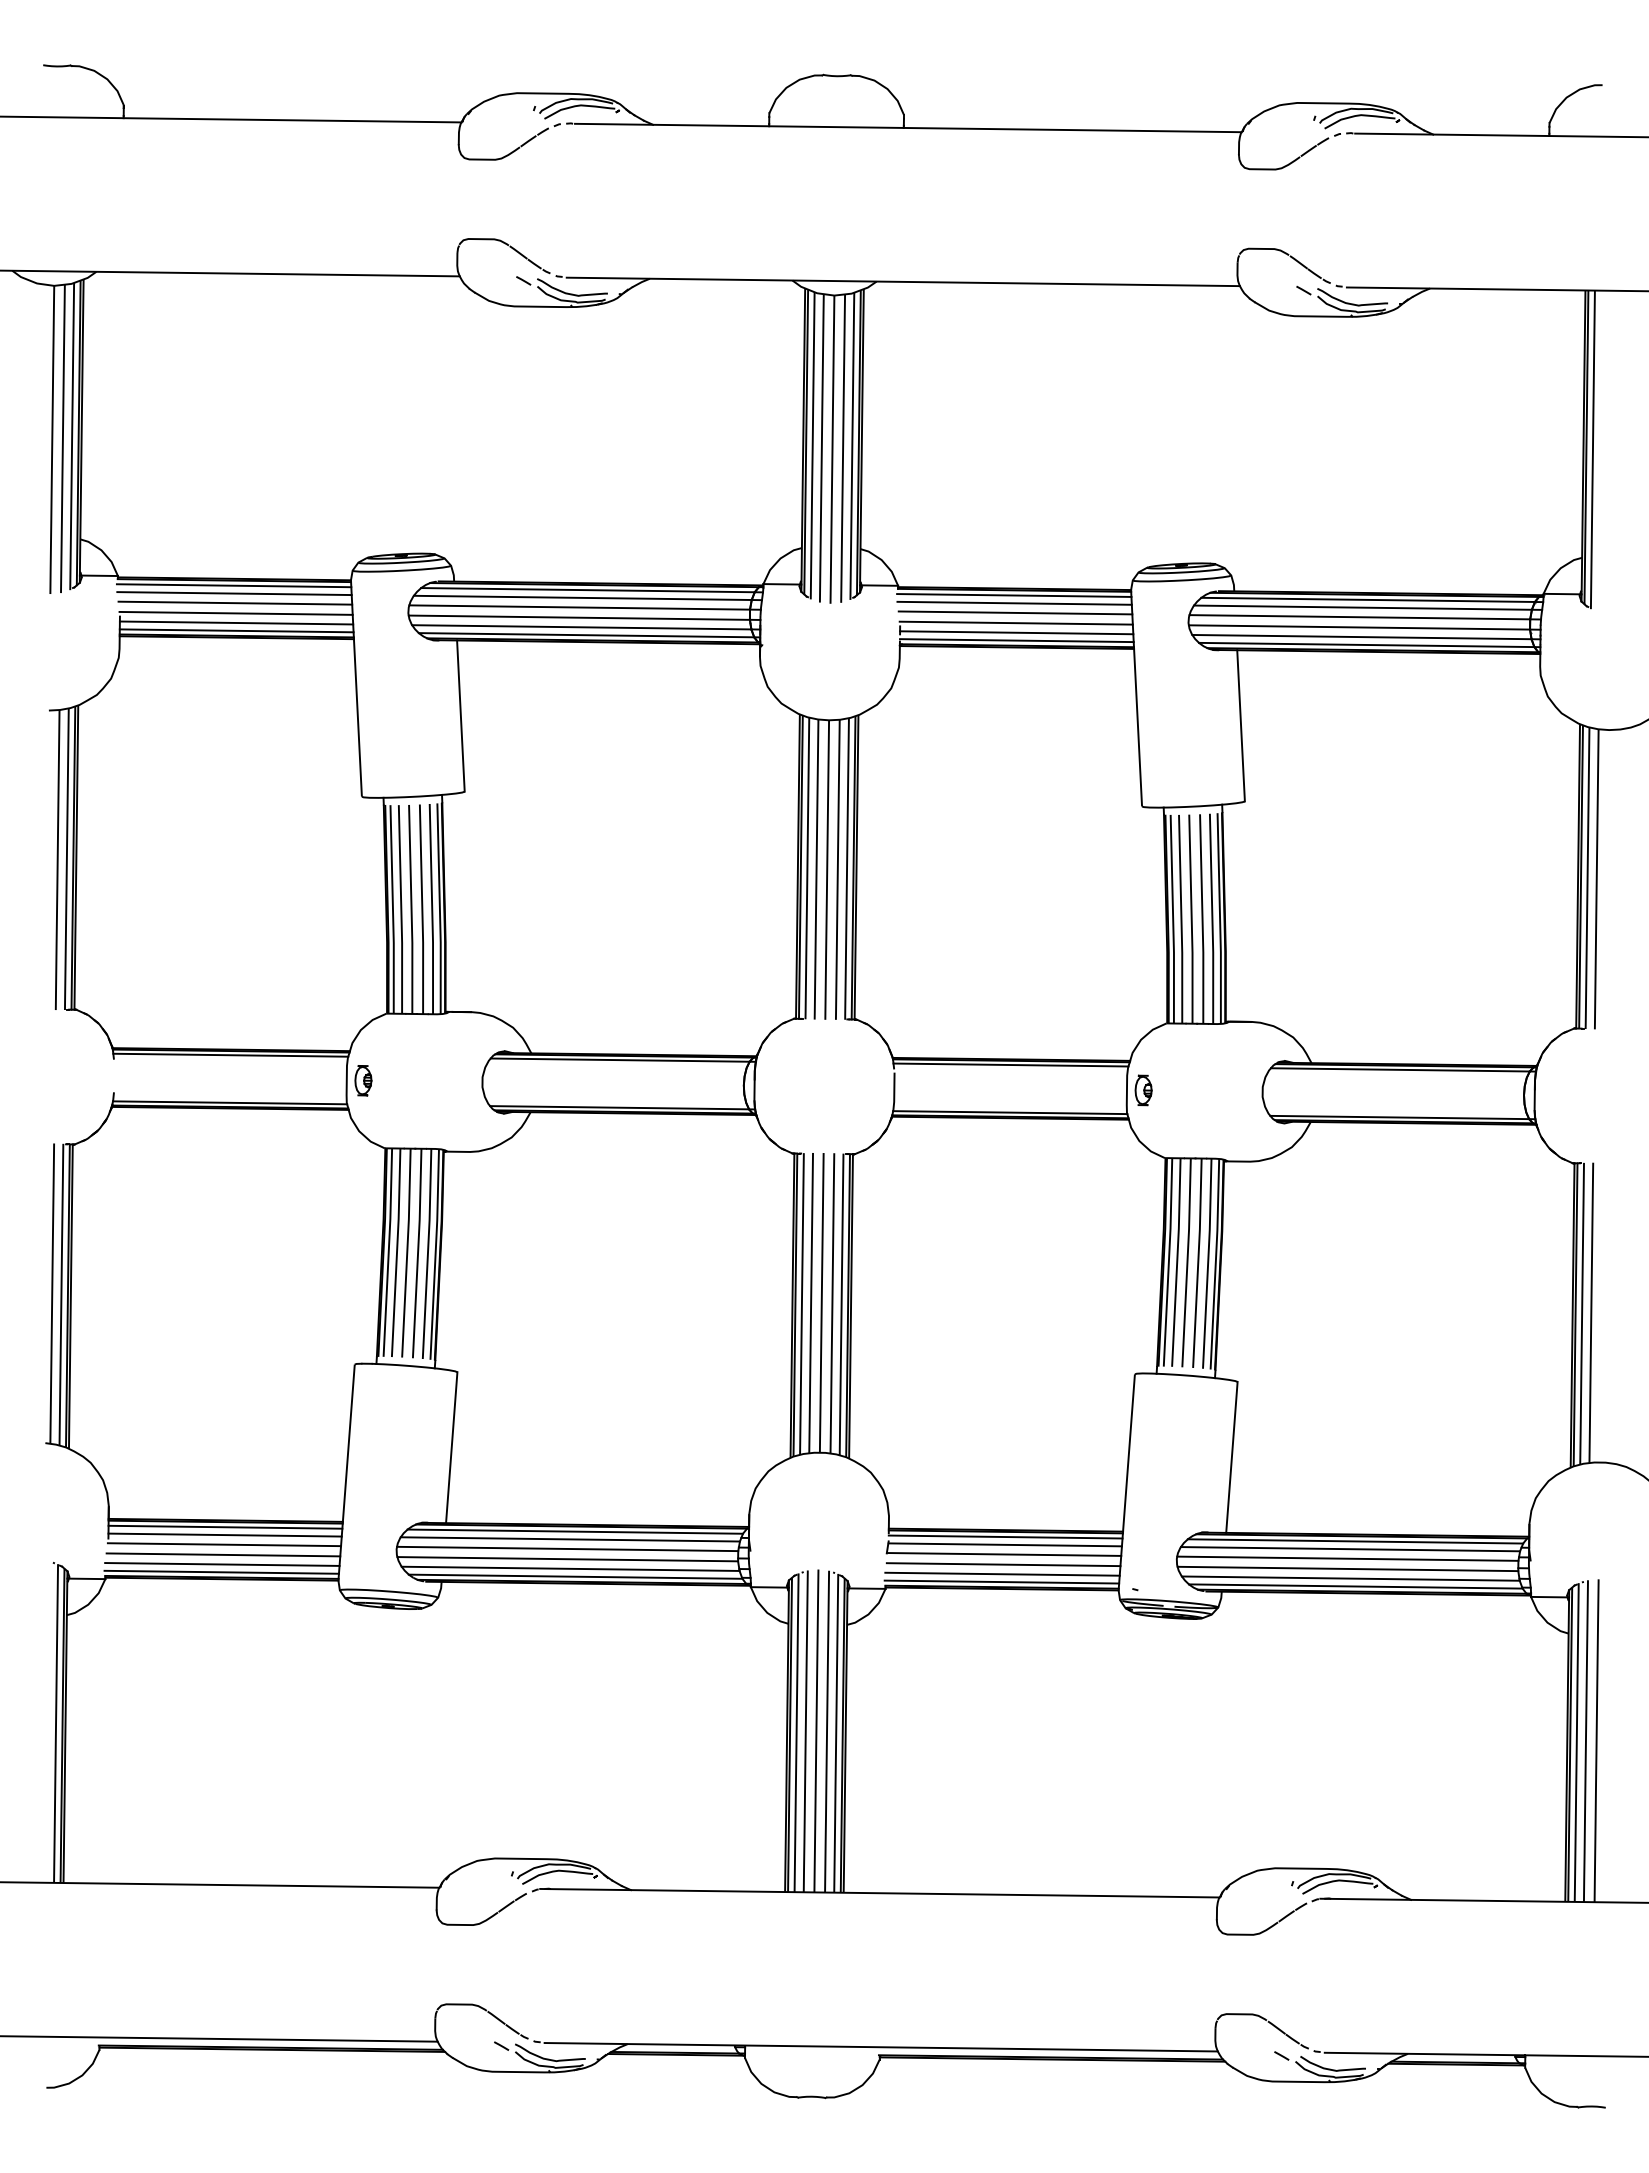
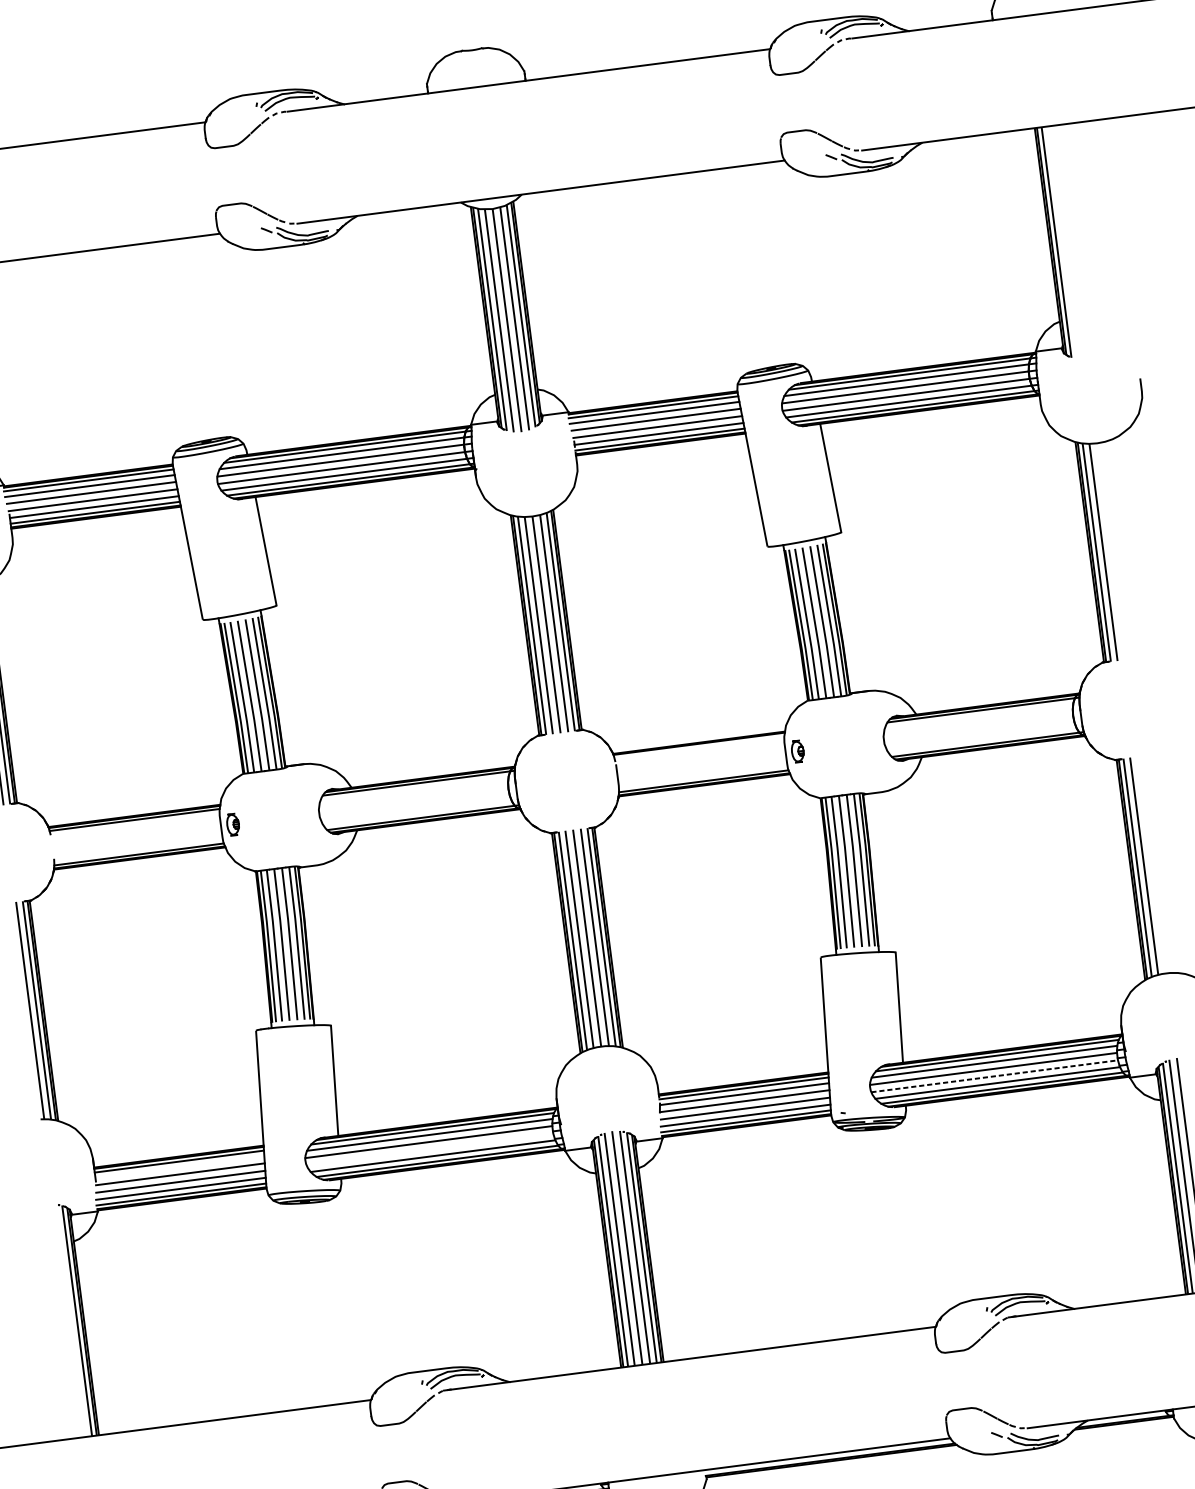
line: (1010, 1064) -> (698, 746), removed
line: (224, 1534) -> (179, 1166), removed
line: (567, 1559) -> (429, 1149), removed
line: (1348, 1568) -> (995, 1075), solid -> dashed

